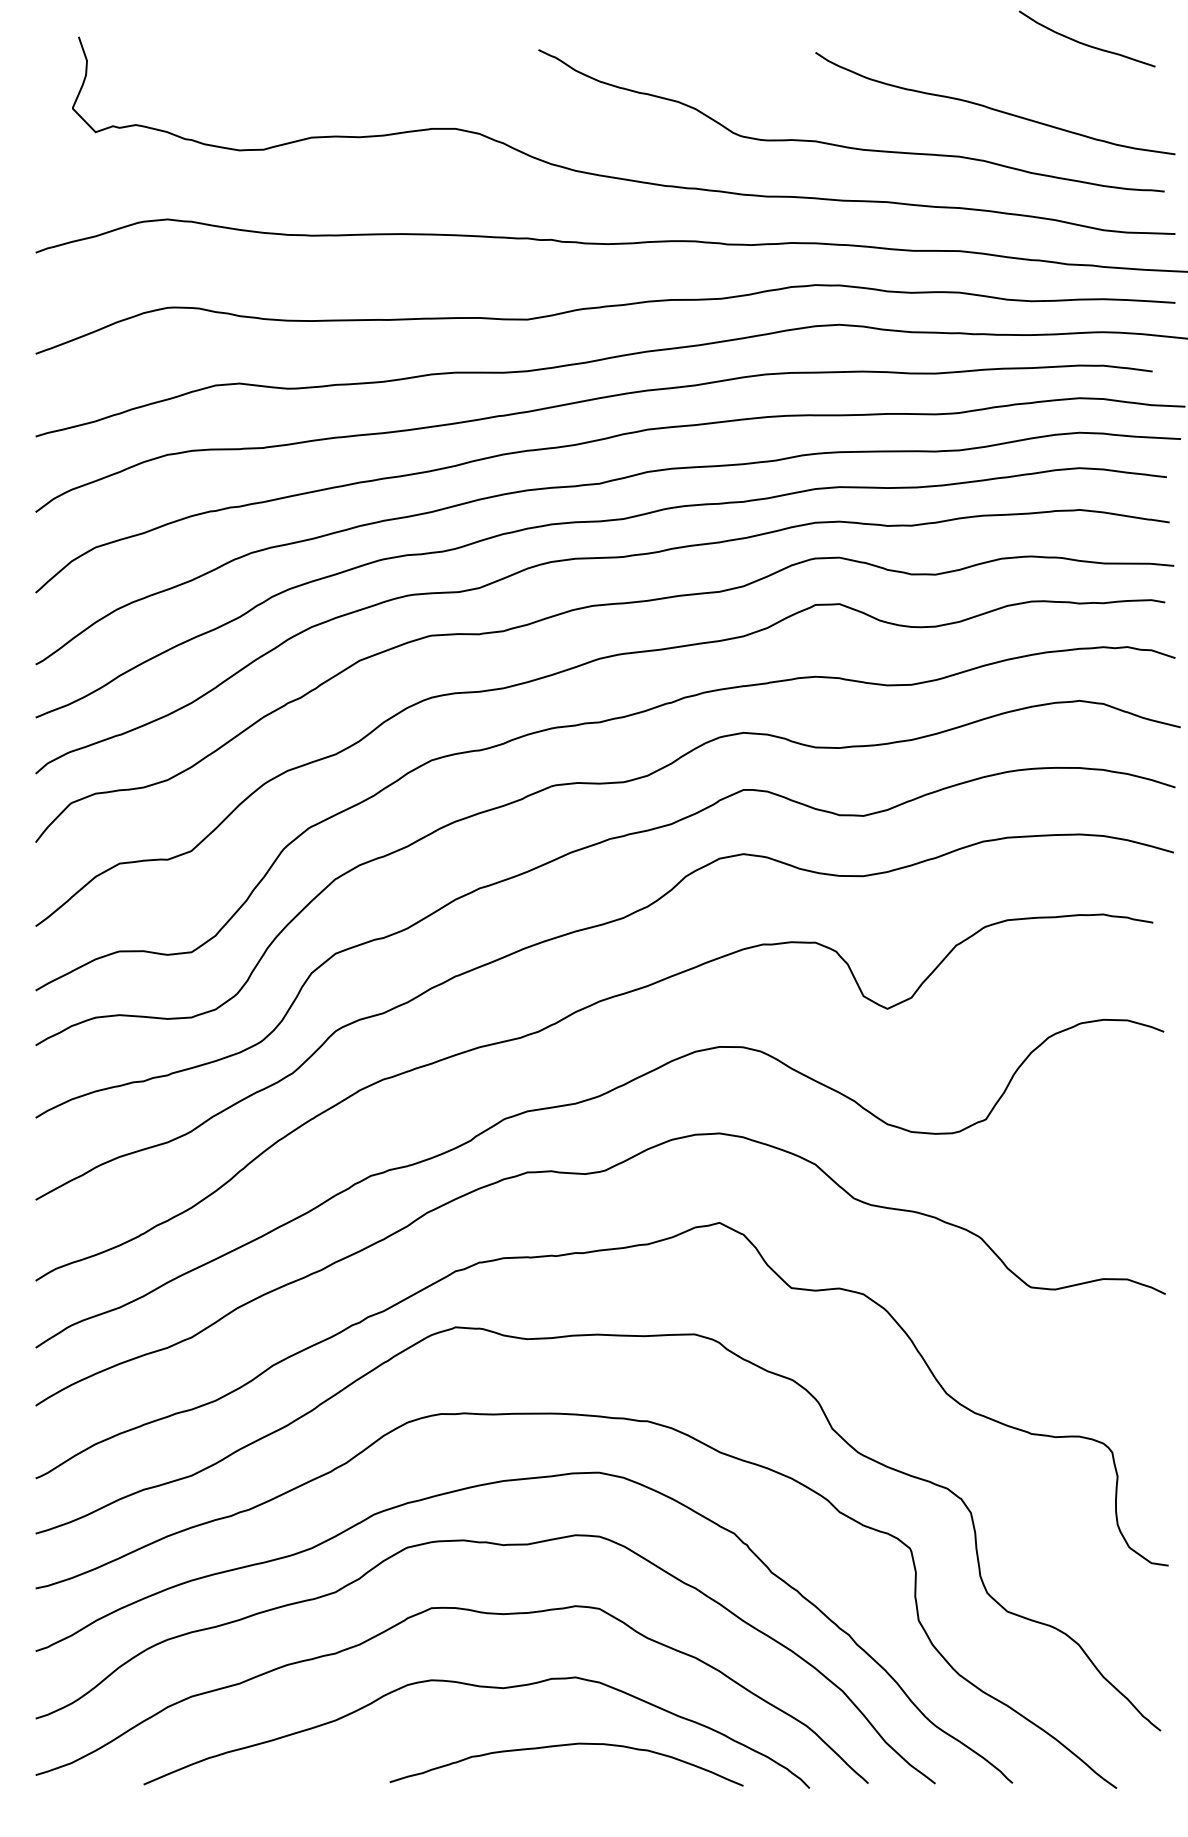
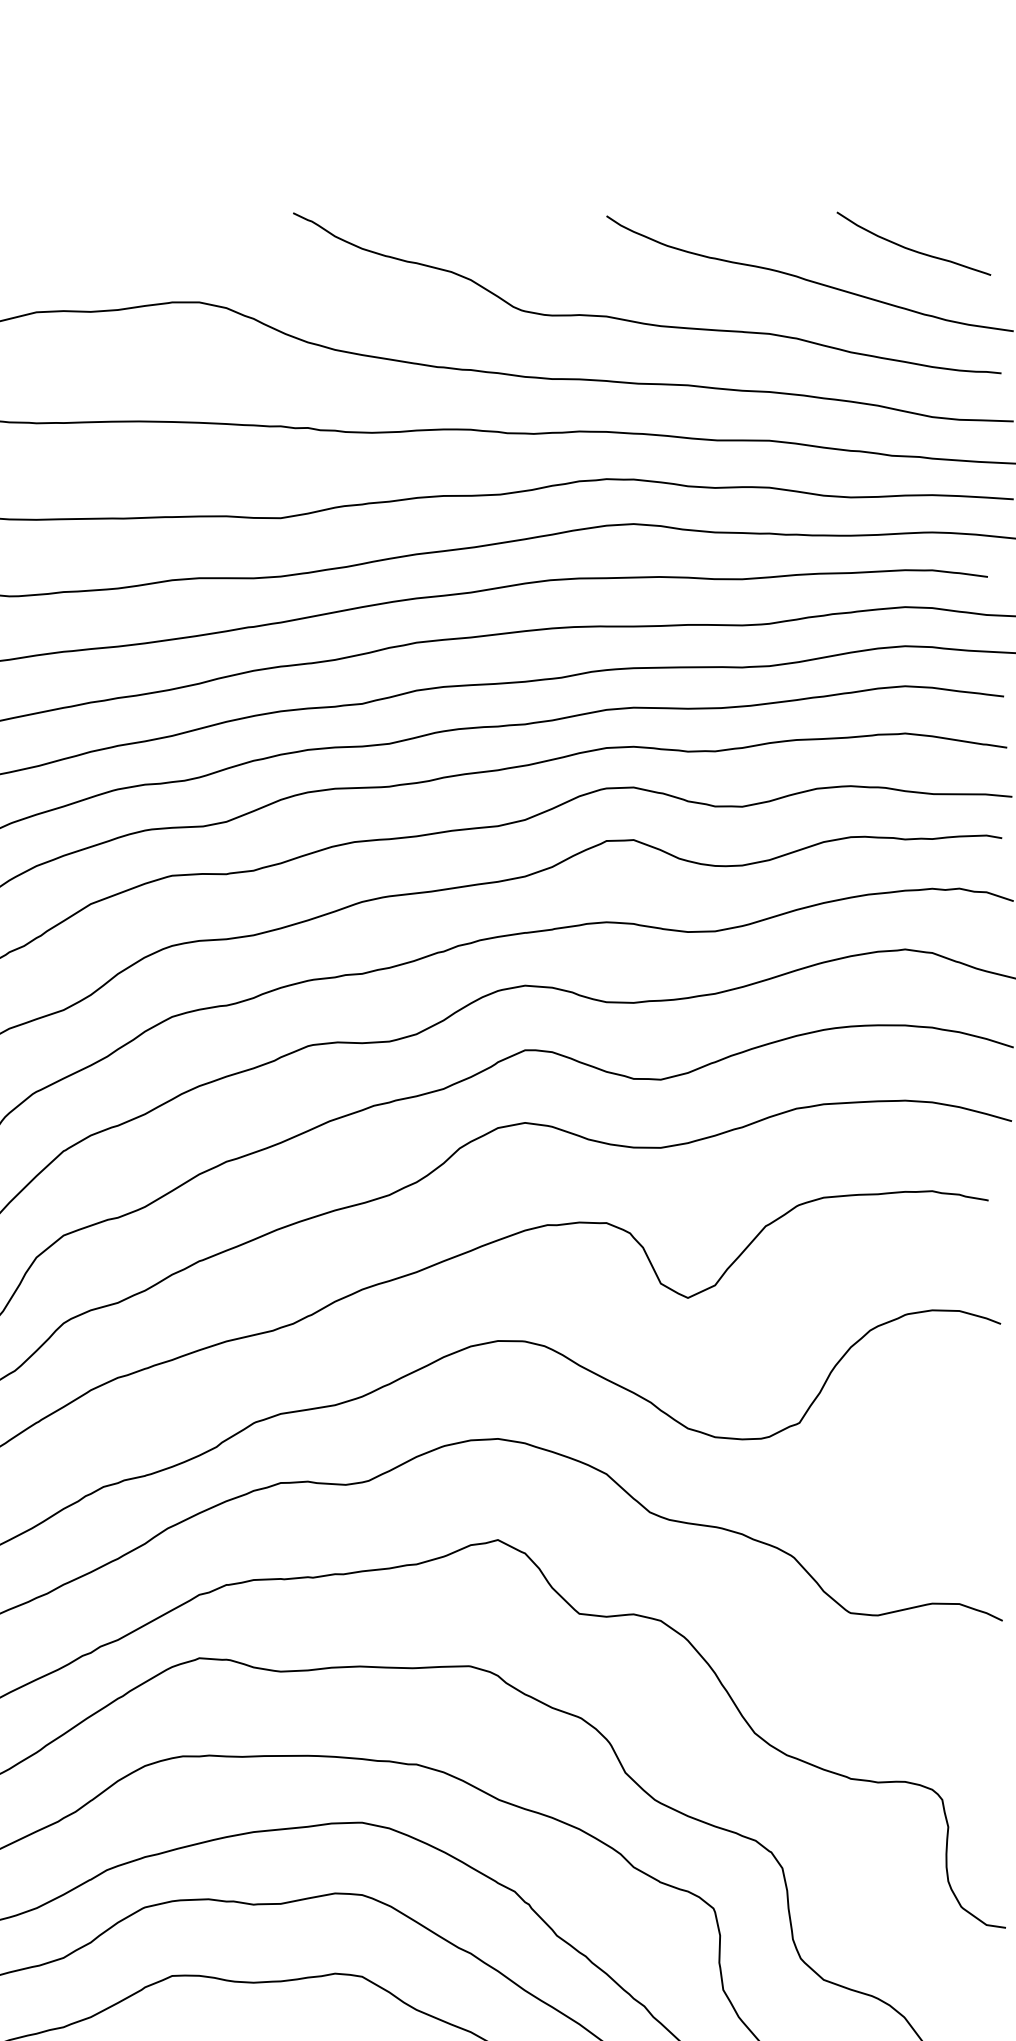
curve: (1085, 43) -> (911, 248), moved

